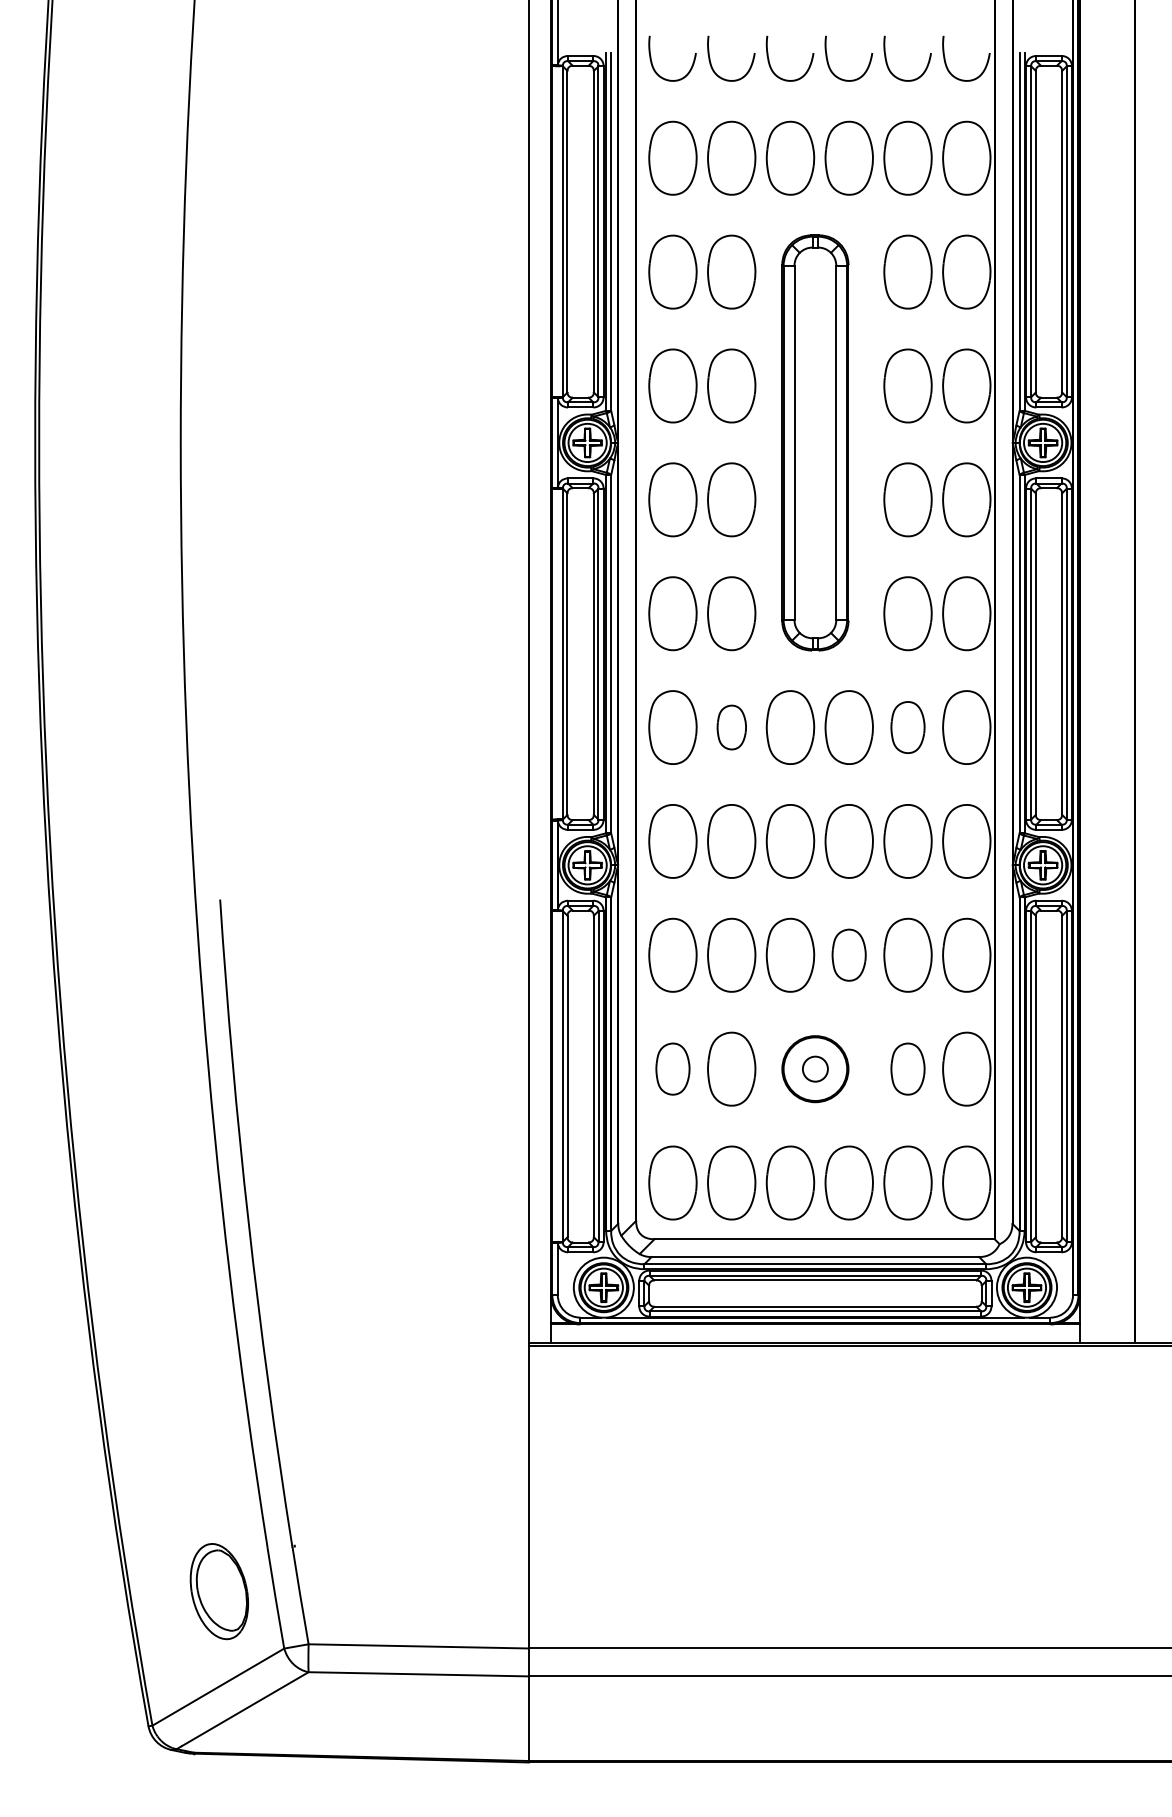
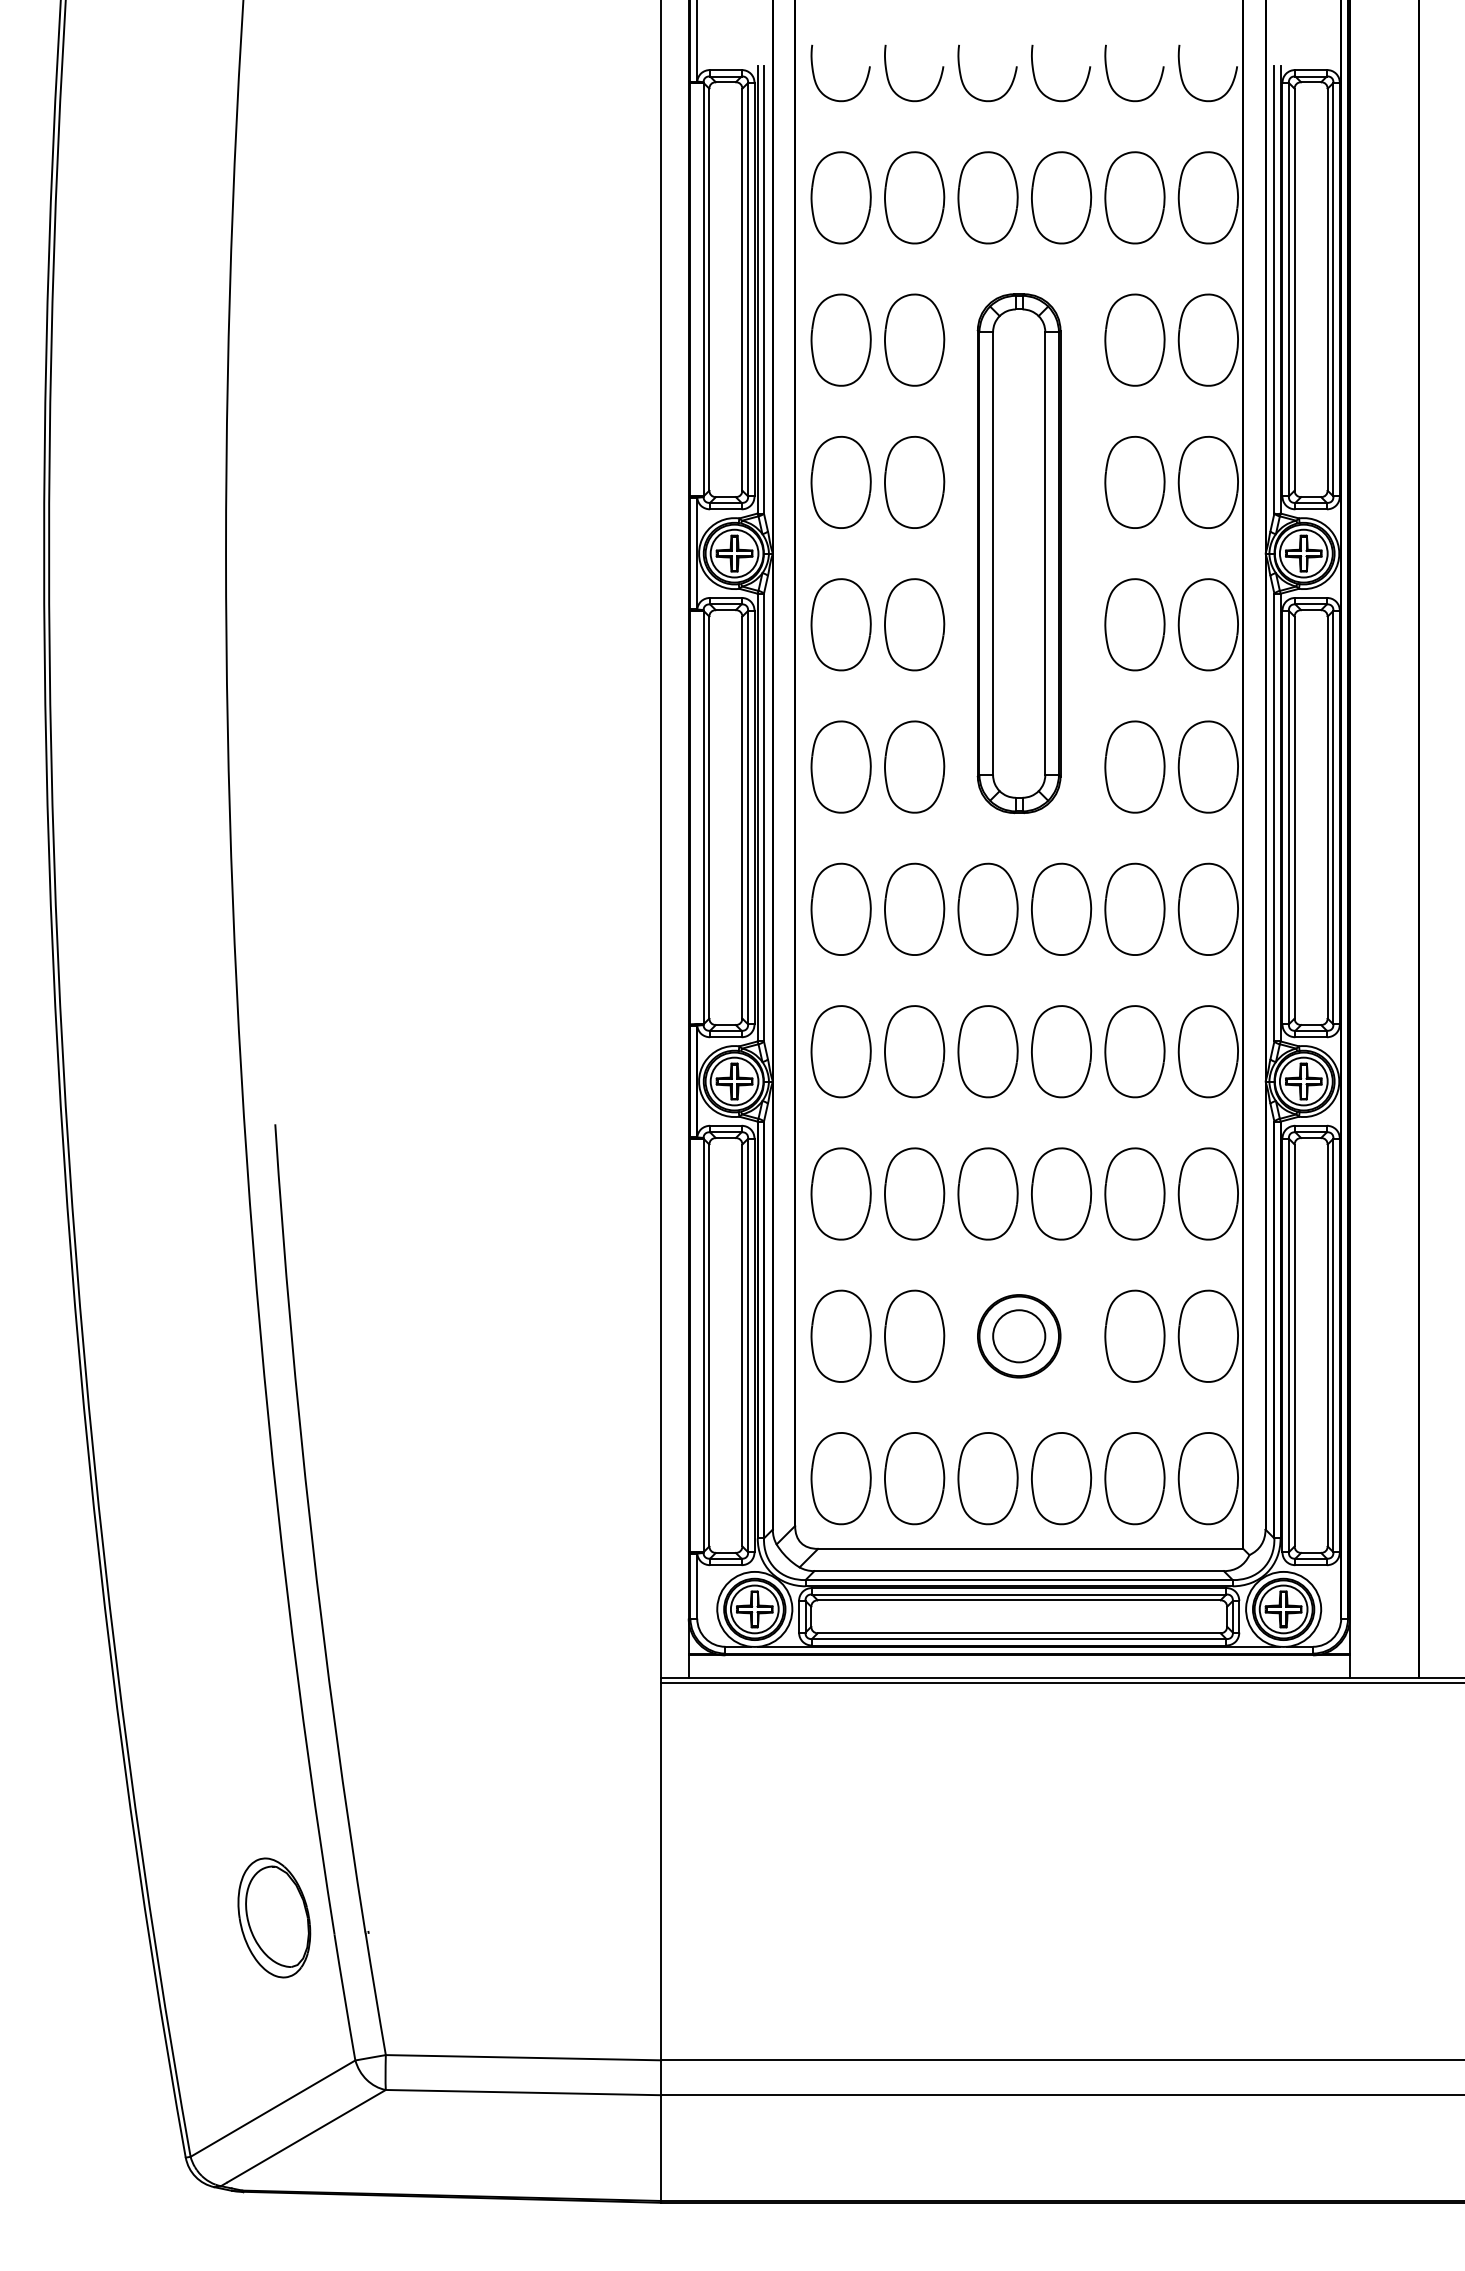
part: (731, 727) -> (914, 909), size x1.67
part: (907, 727) -> (1134, 909), size x1.43
part: (848, 954) -> (1060, 1192), size x1.43
part: (672, 1068) -> (840, 1335), size x1.43
part: (907, 1068) -> (1134, 1335), size x1.43
circle: (815, 1069) -> (1019, 1336), size x1.67
part: (218, 1591) -> (273, 1917), moved

